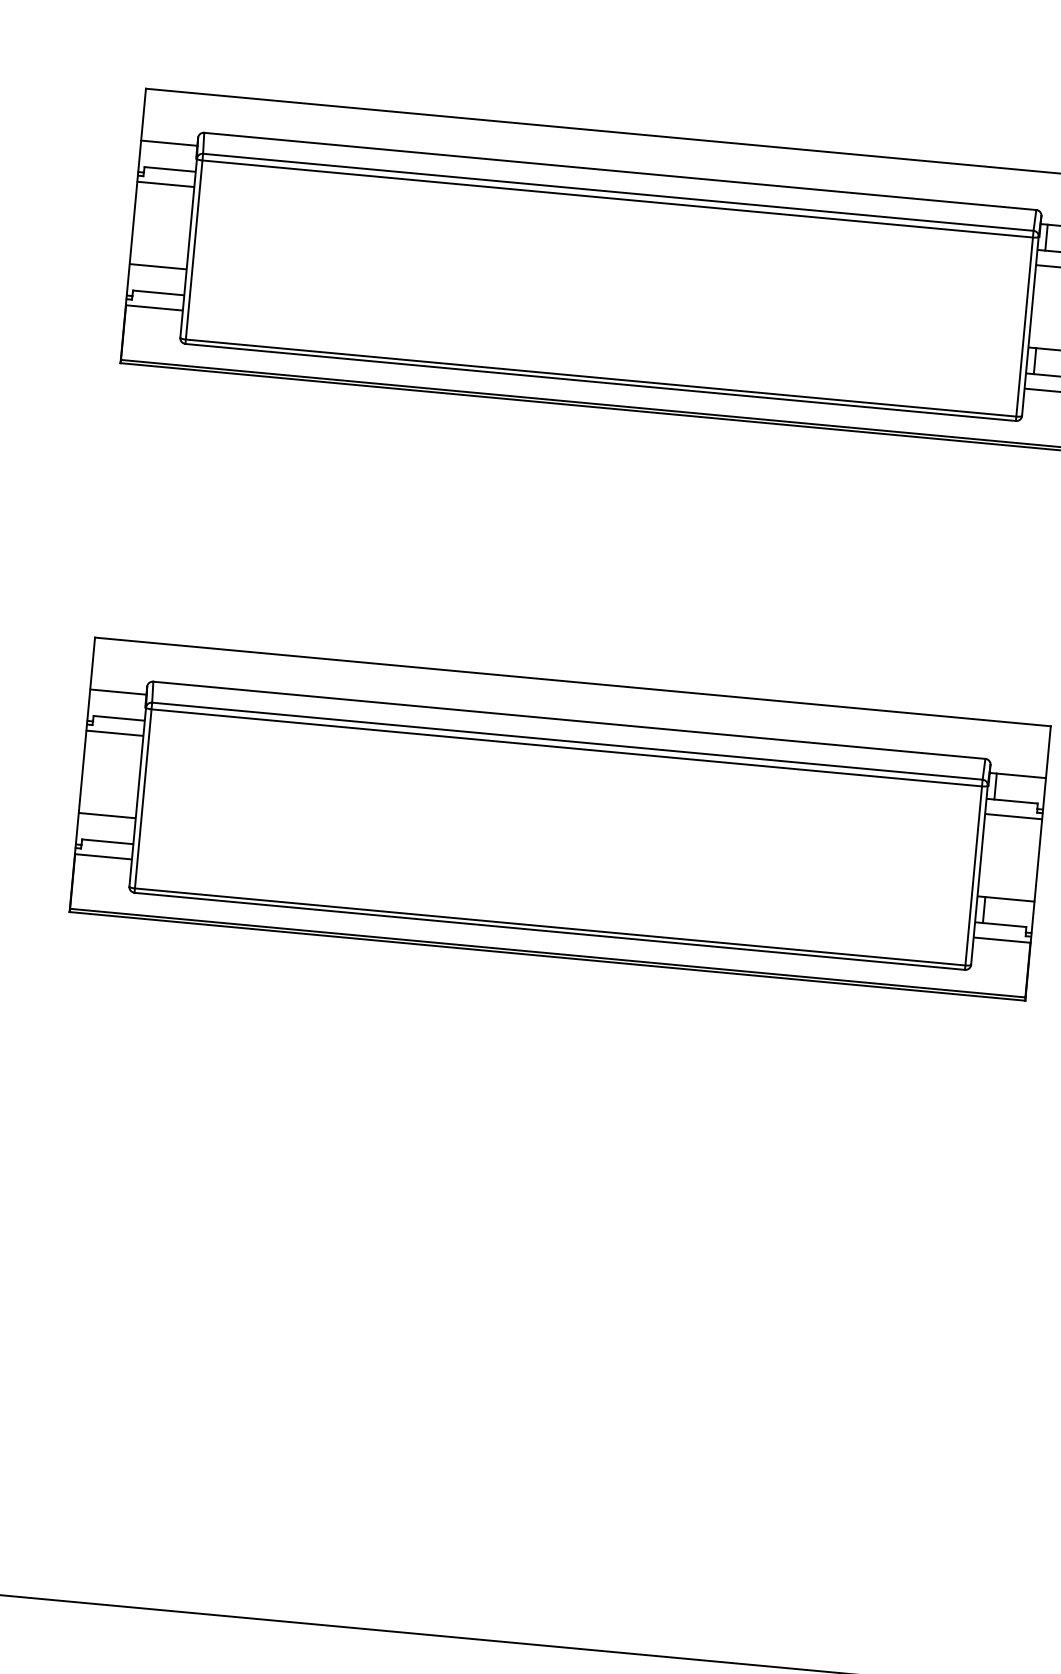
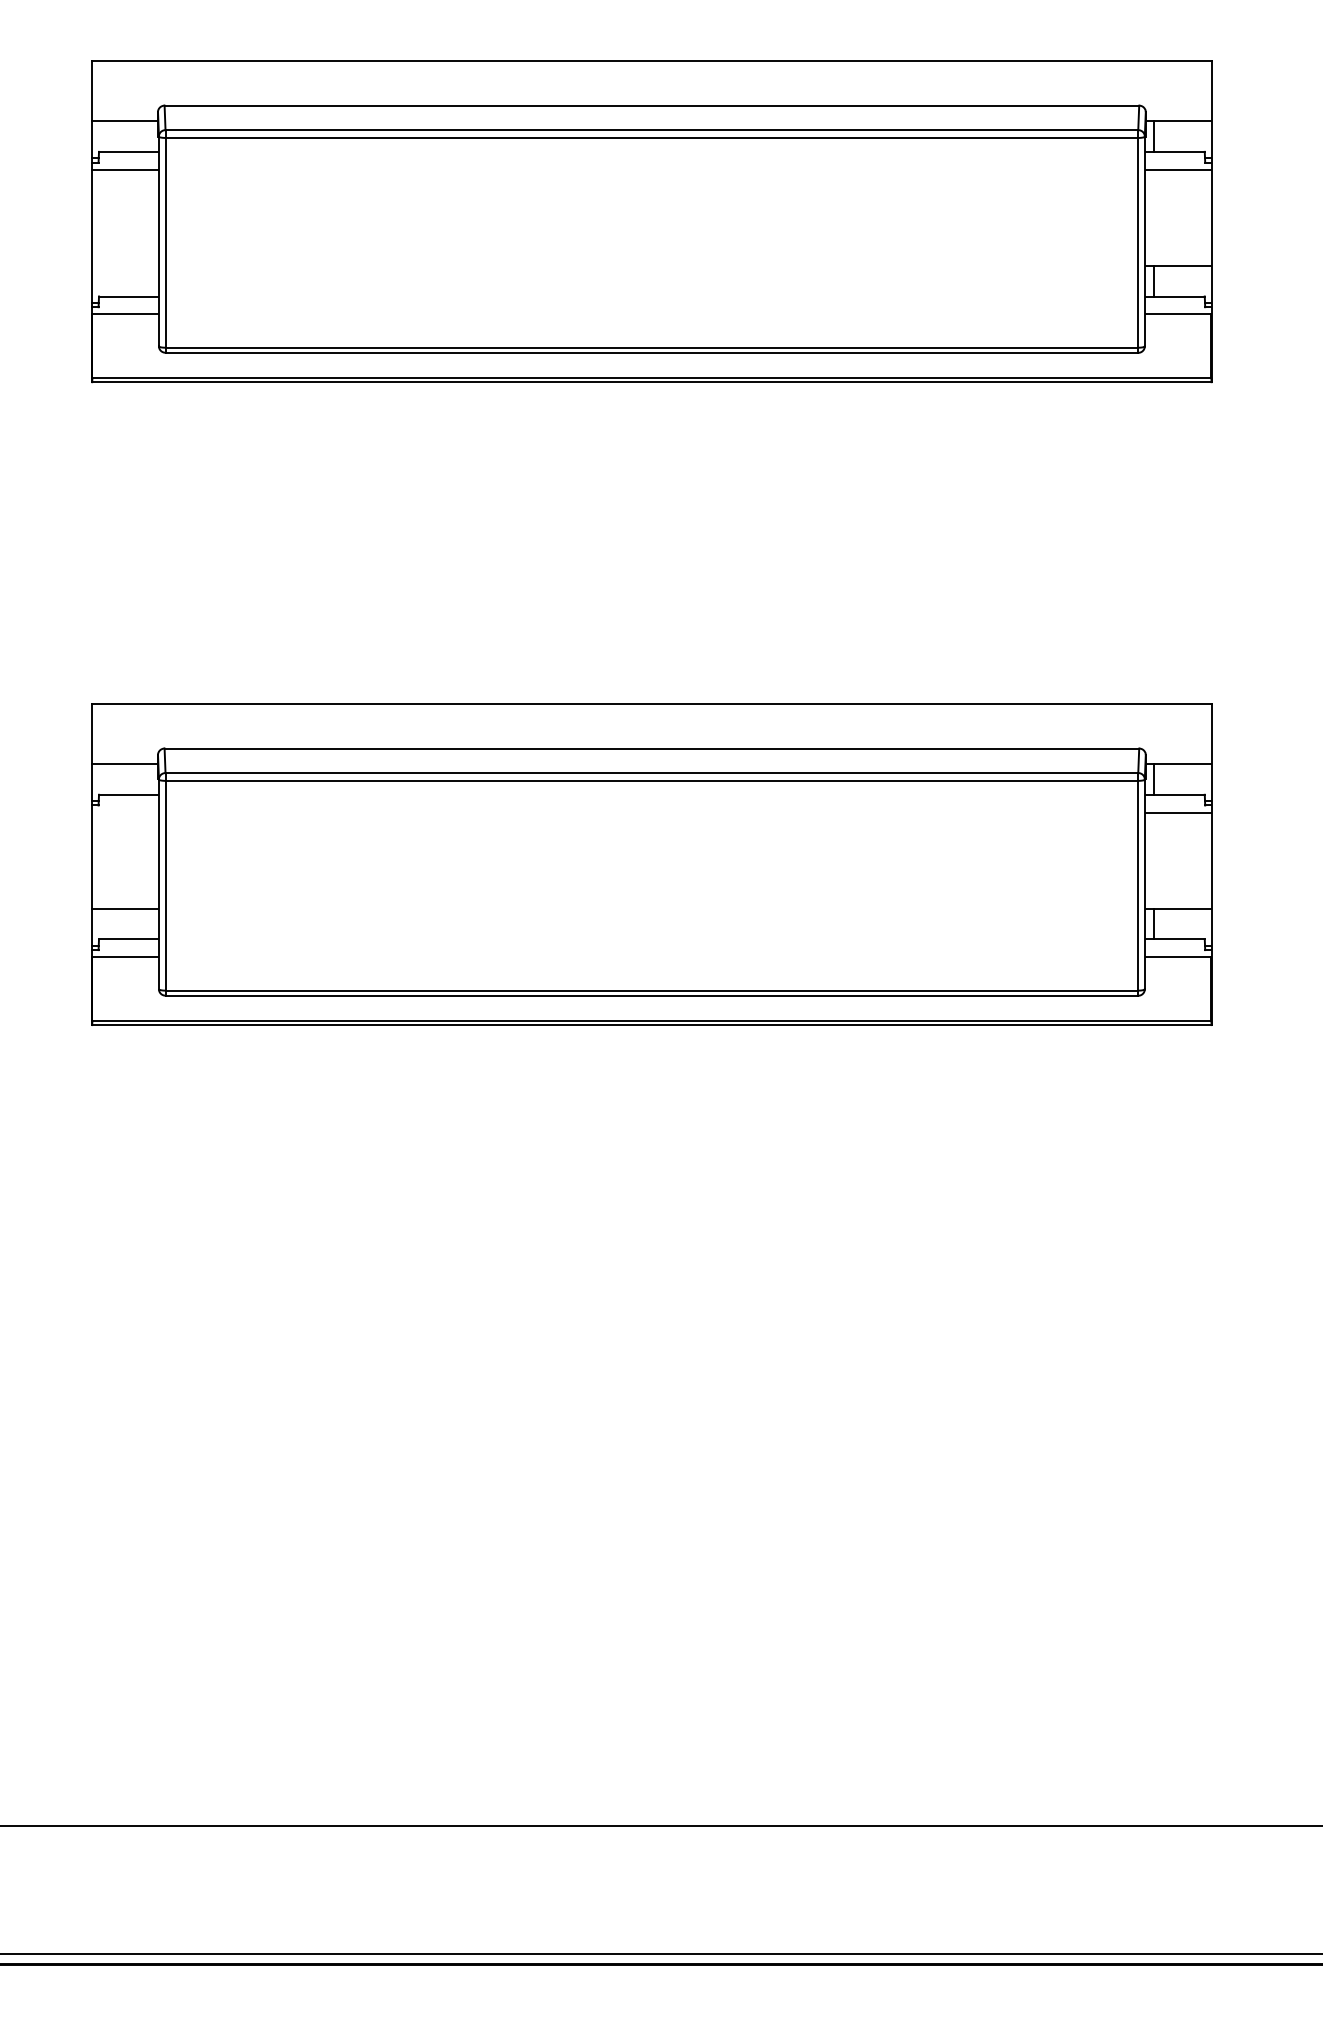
line: (158, 267) -> (125, 266), removed
line: (114, 733) -> (125, 812), removed

